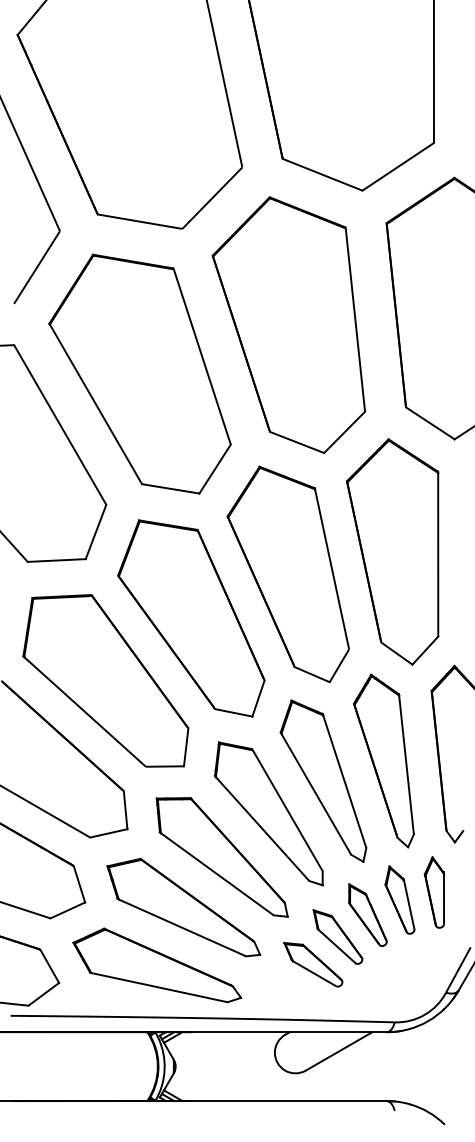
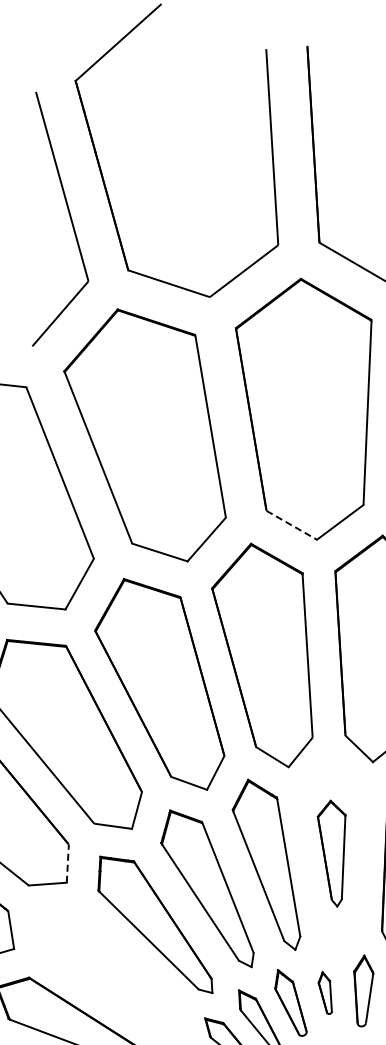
line: (297, 442) -> (292, 525), solid -> dashed
part: (383, 760) -> (330, 852), size x0.6
line: (125, 809) -> (67, 862), solid -> dashed
part: (399, 899) -> (325, 992), size x0.6
part: (183, 907) -> (110, 968), removed

